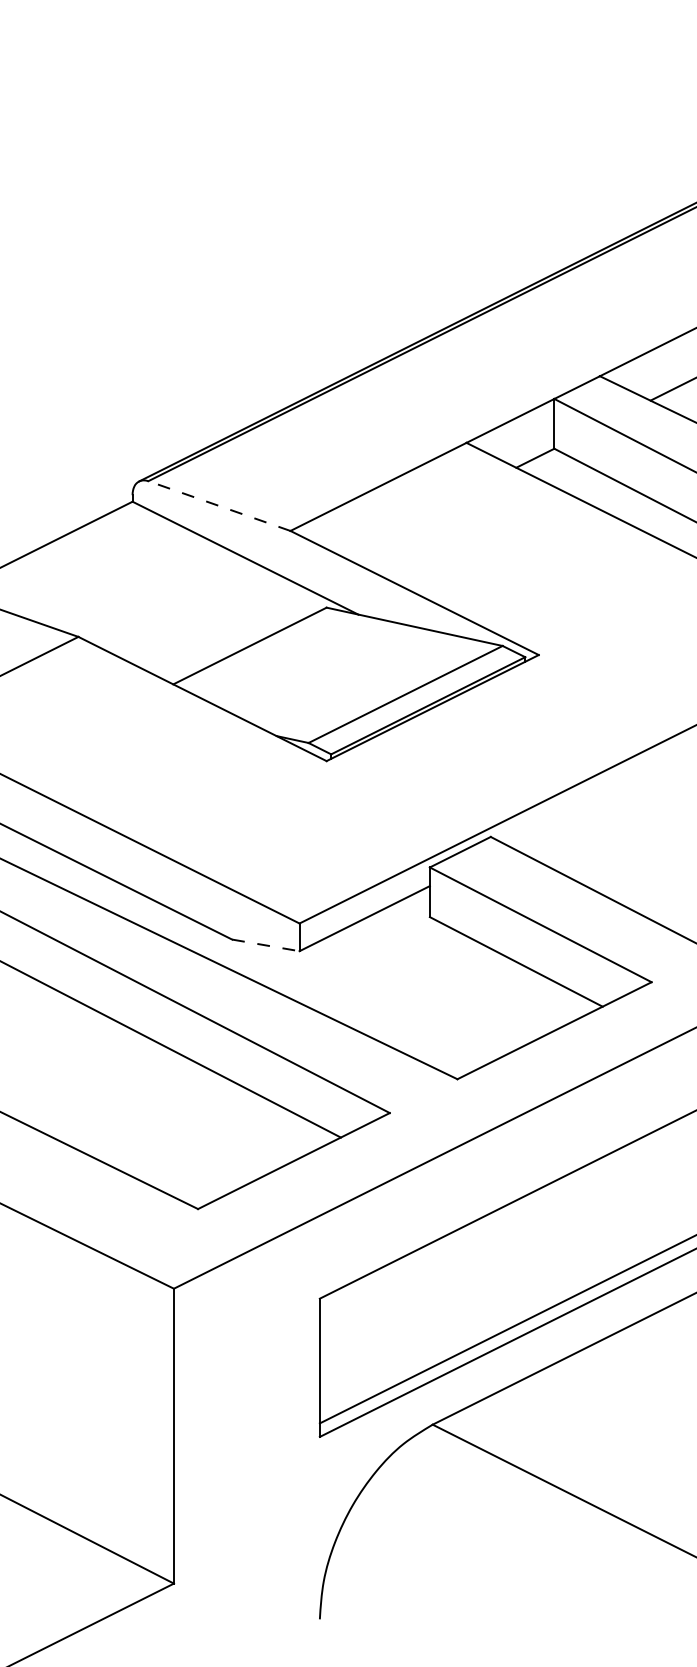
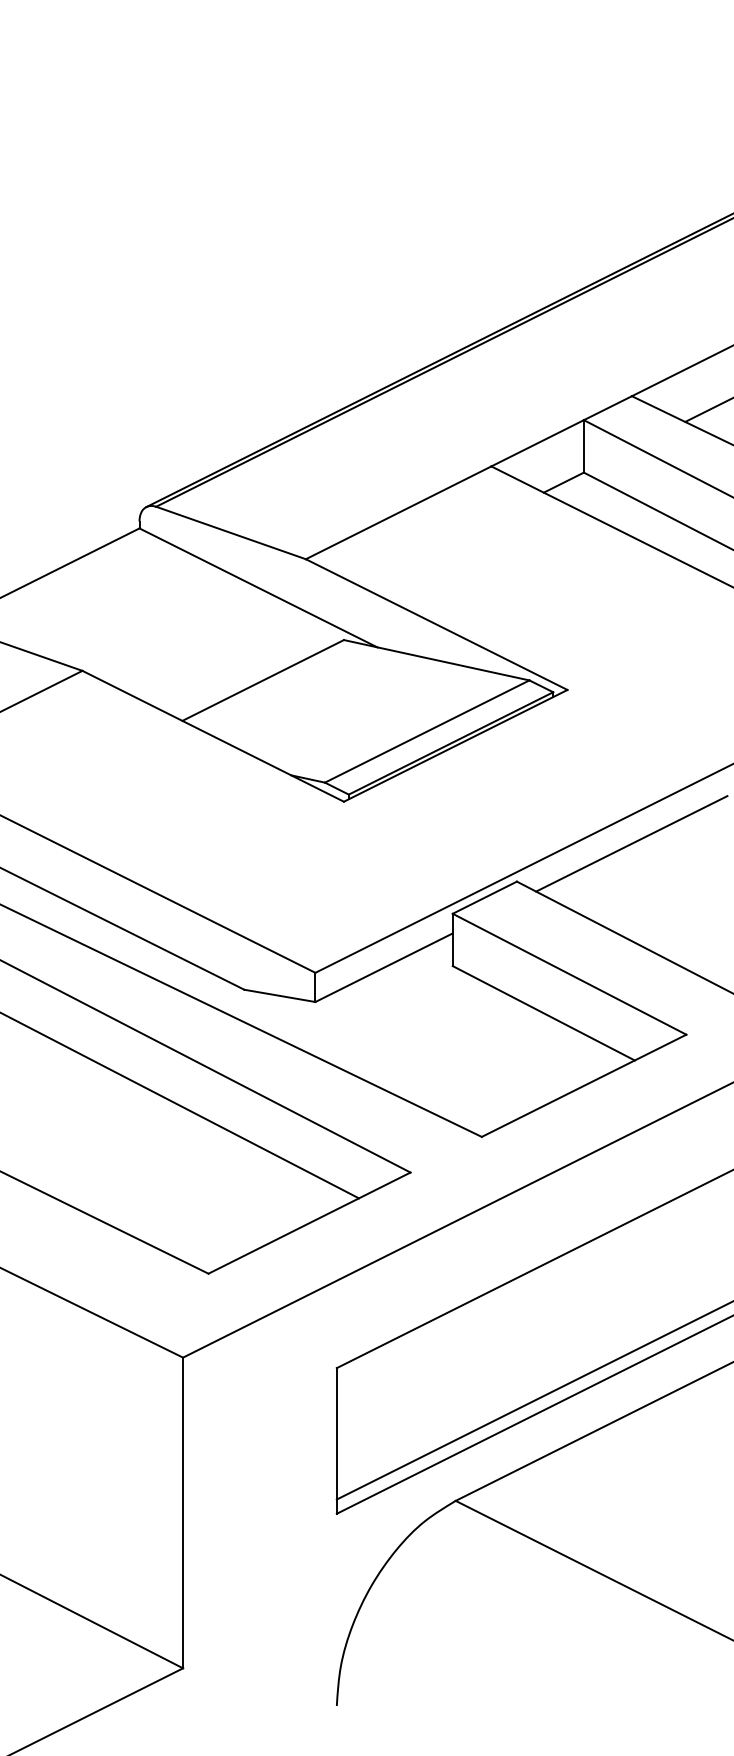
line: (218, 505) -> (230, 532), dashed -> solid
line: (599, 800) -> (631, 843), added
line: (266, 945) -> (280, 995), dashed -> solid

